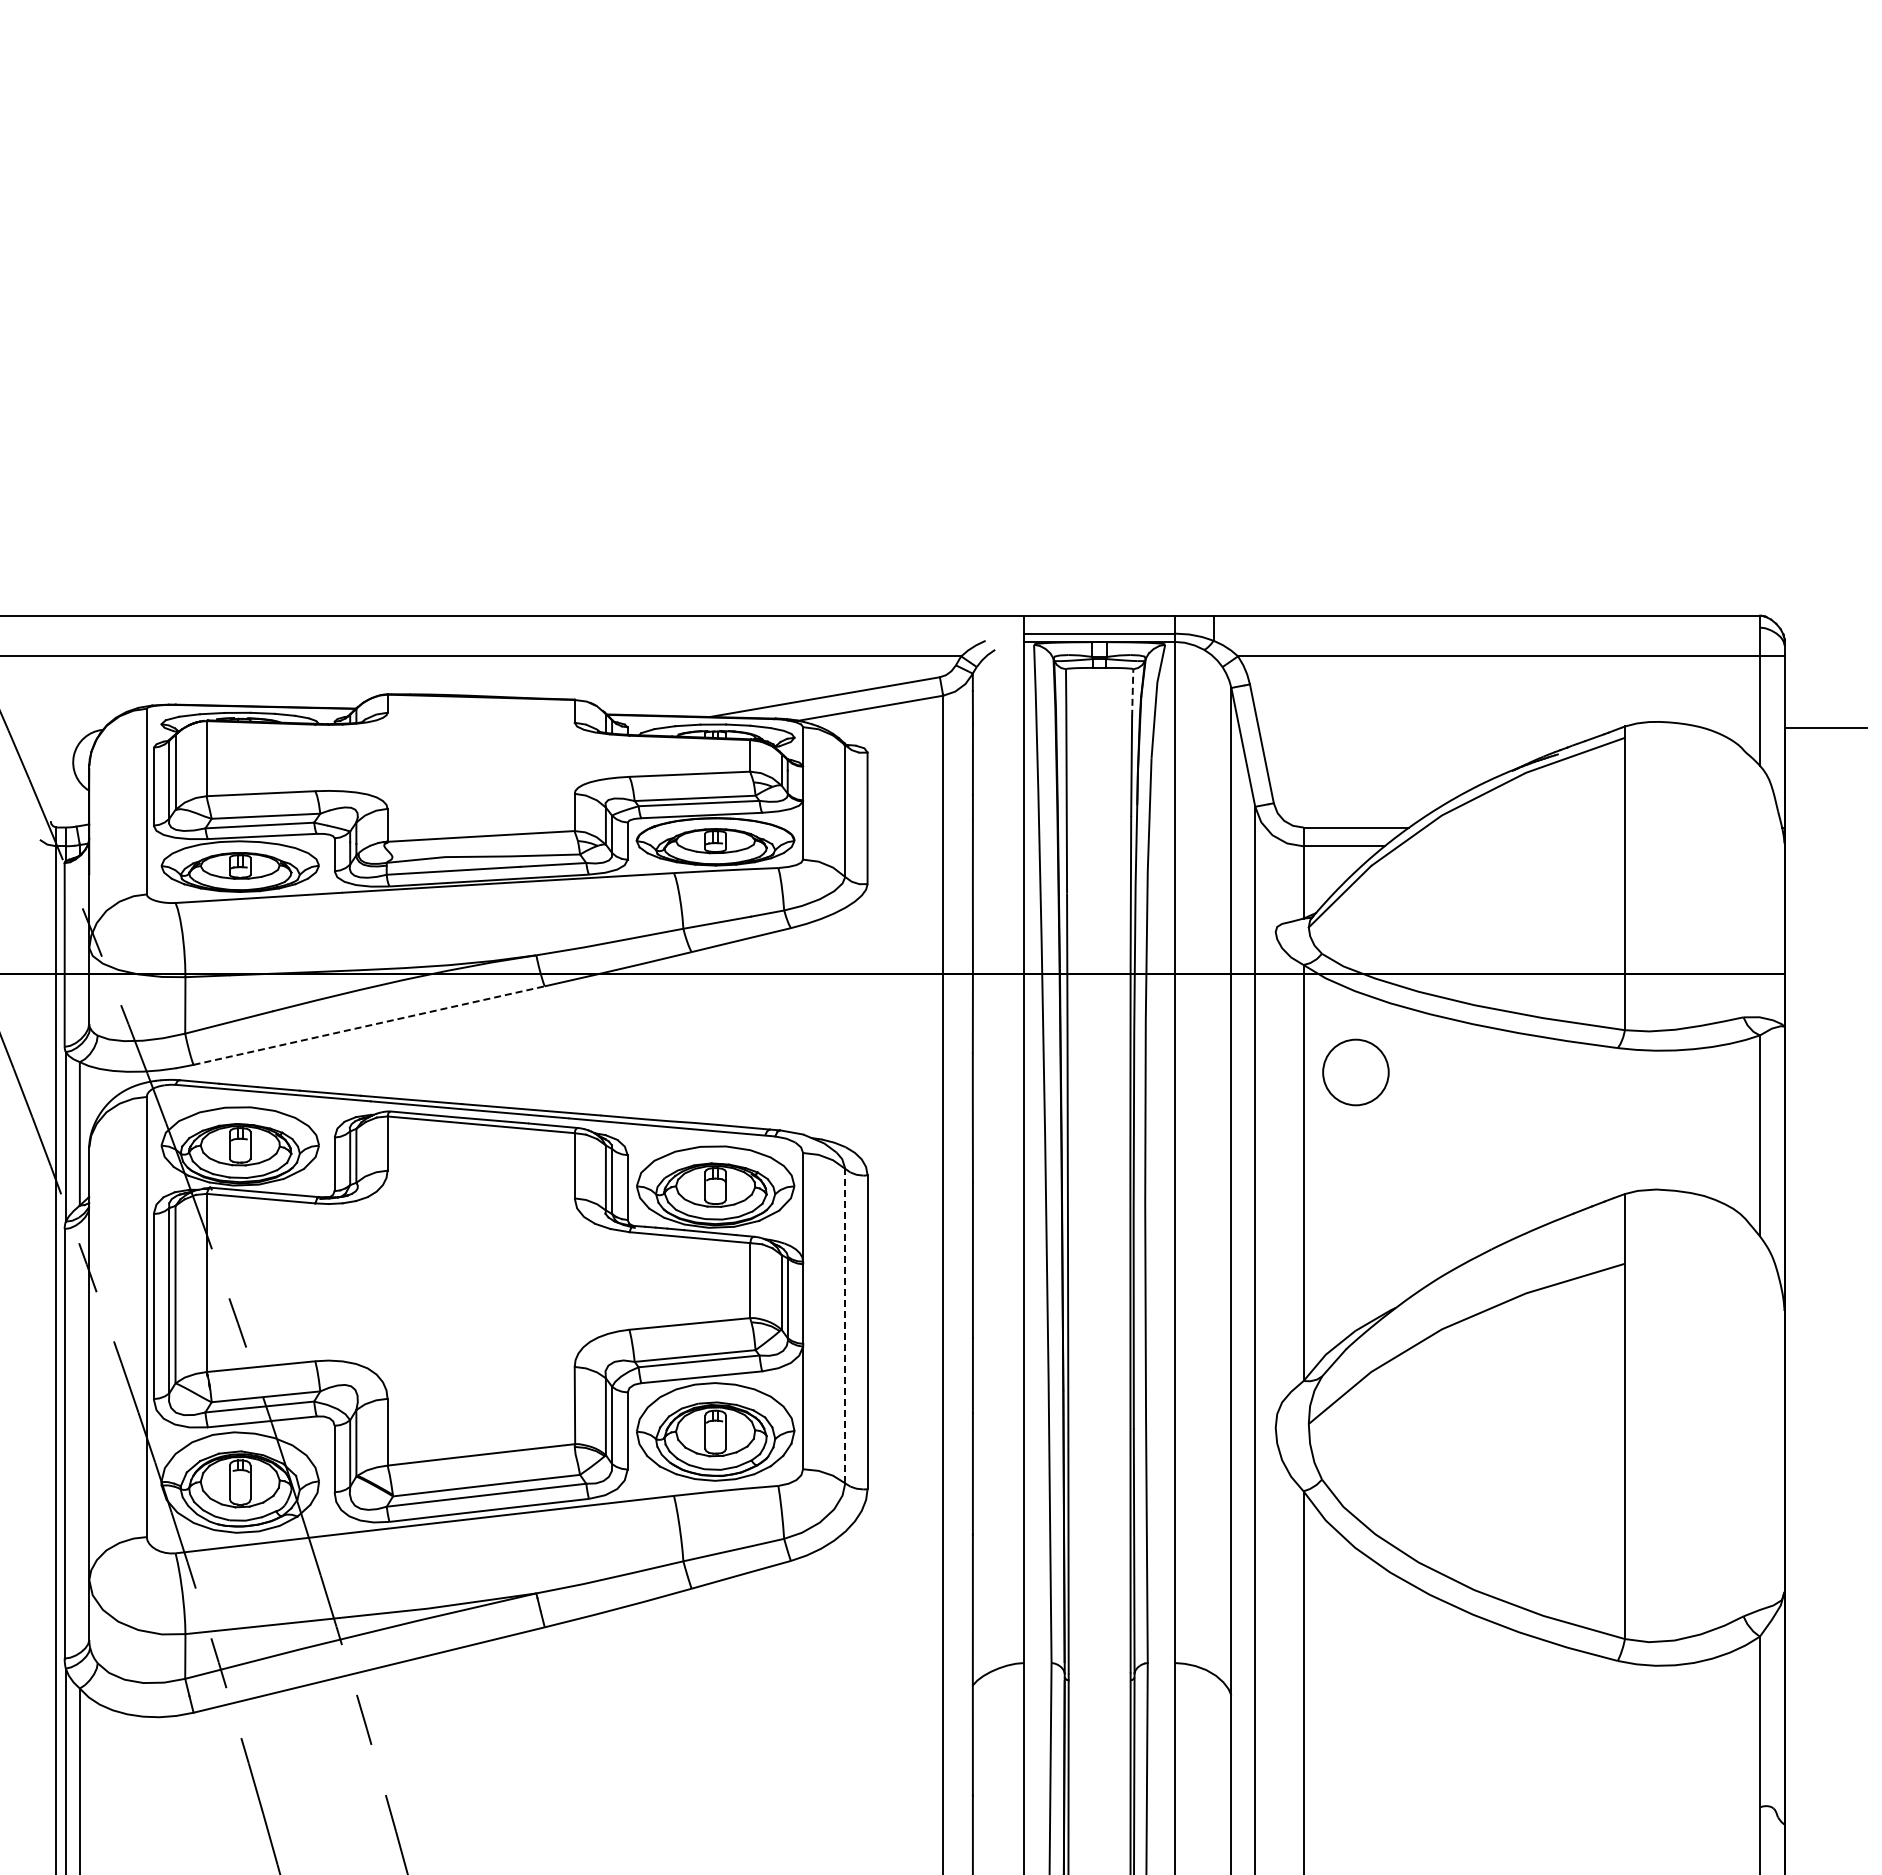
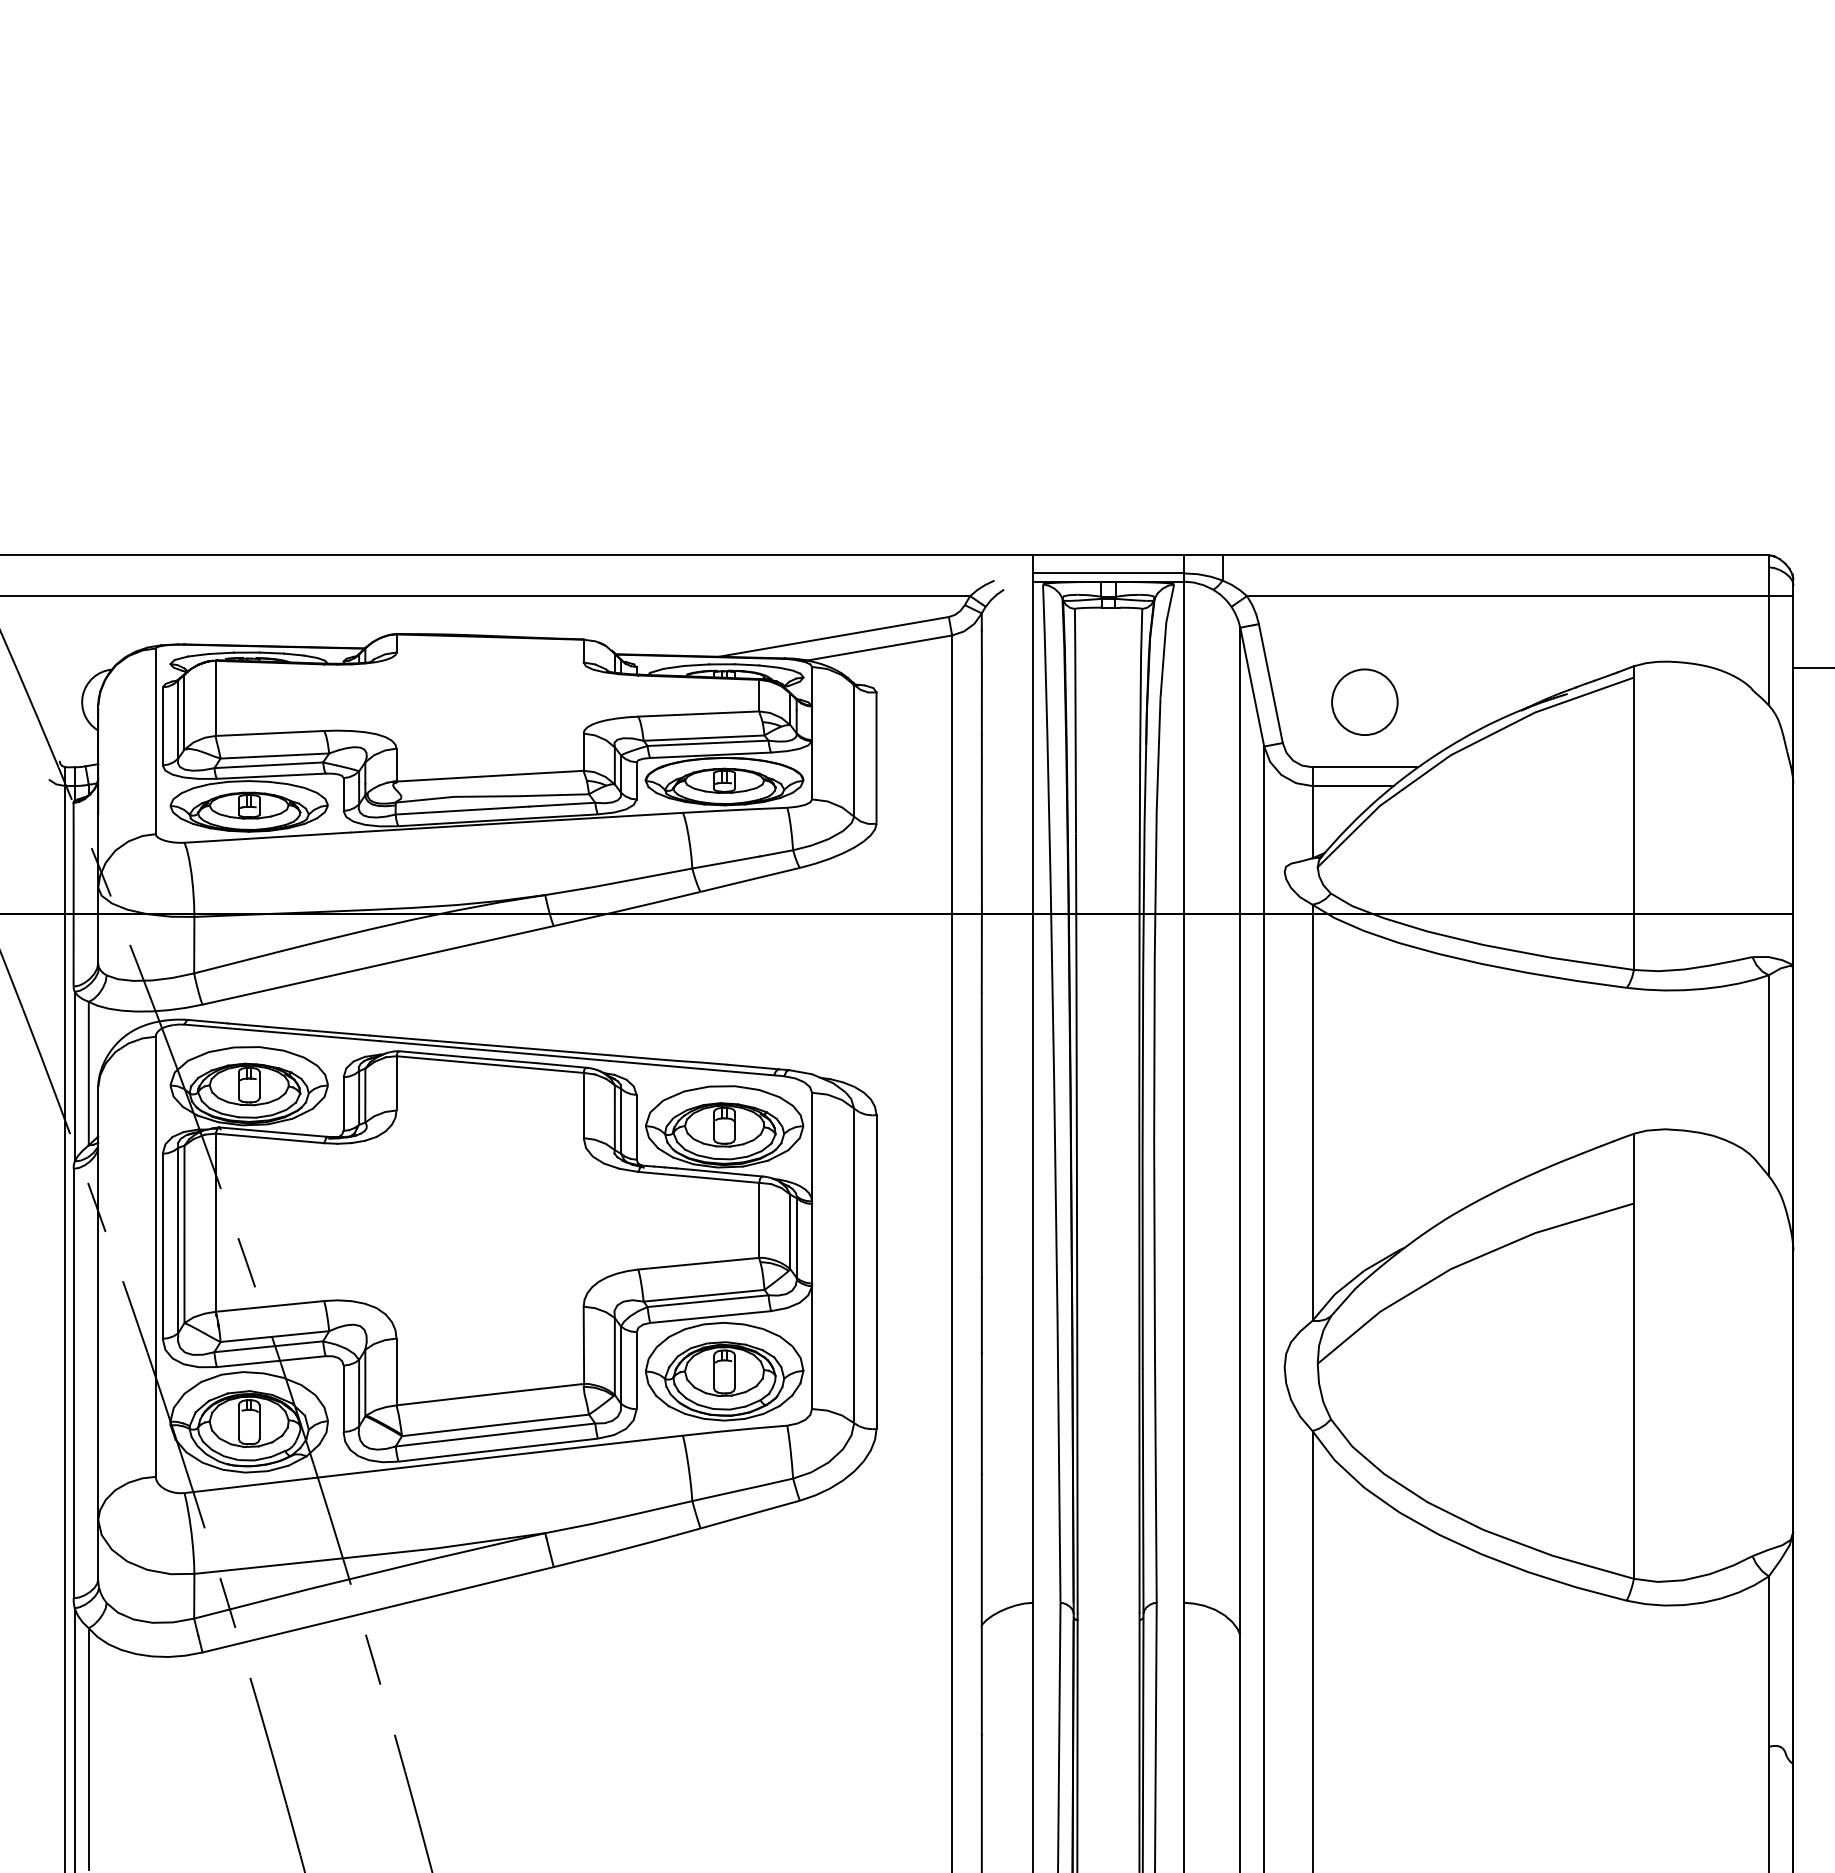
line: (1132, 693) -> (1141, 633), dashed -> solid
line: (368, 1025) -> (377, 965), dashed -> solid
circle: (1355, 1072) -> (1364, 702), moved
line: (845, 1325) -> (854, 1265), dashed -> solid

